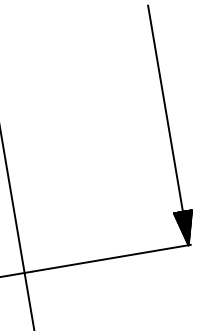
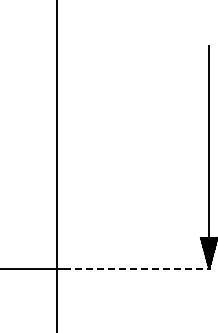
line: (112, 257) -> (138, 268), solid -> dashed

